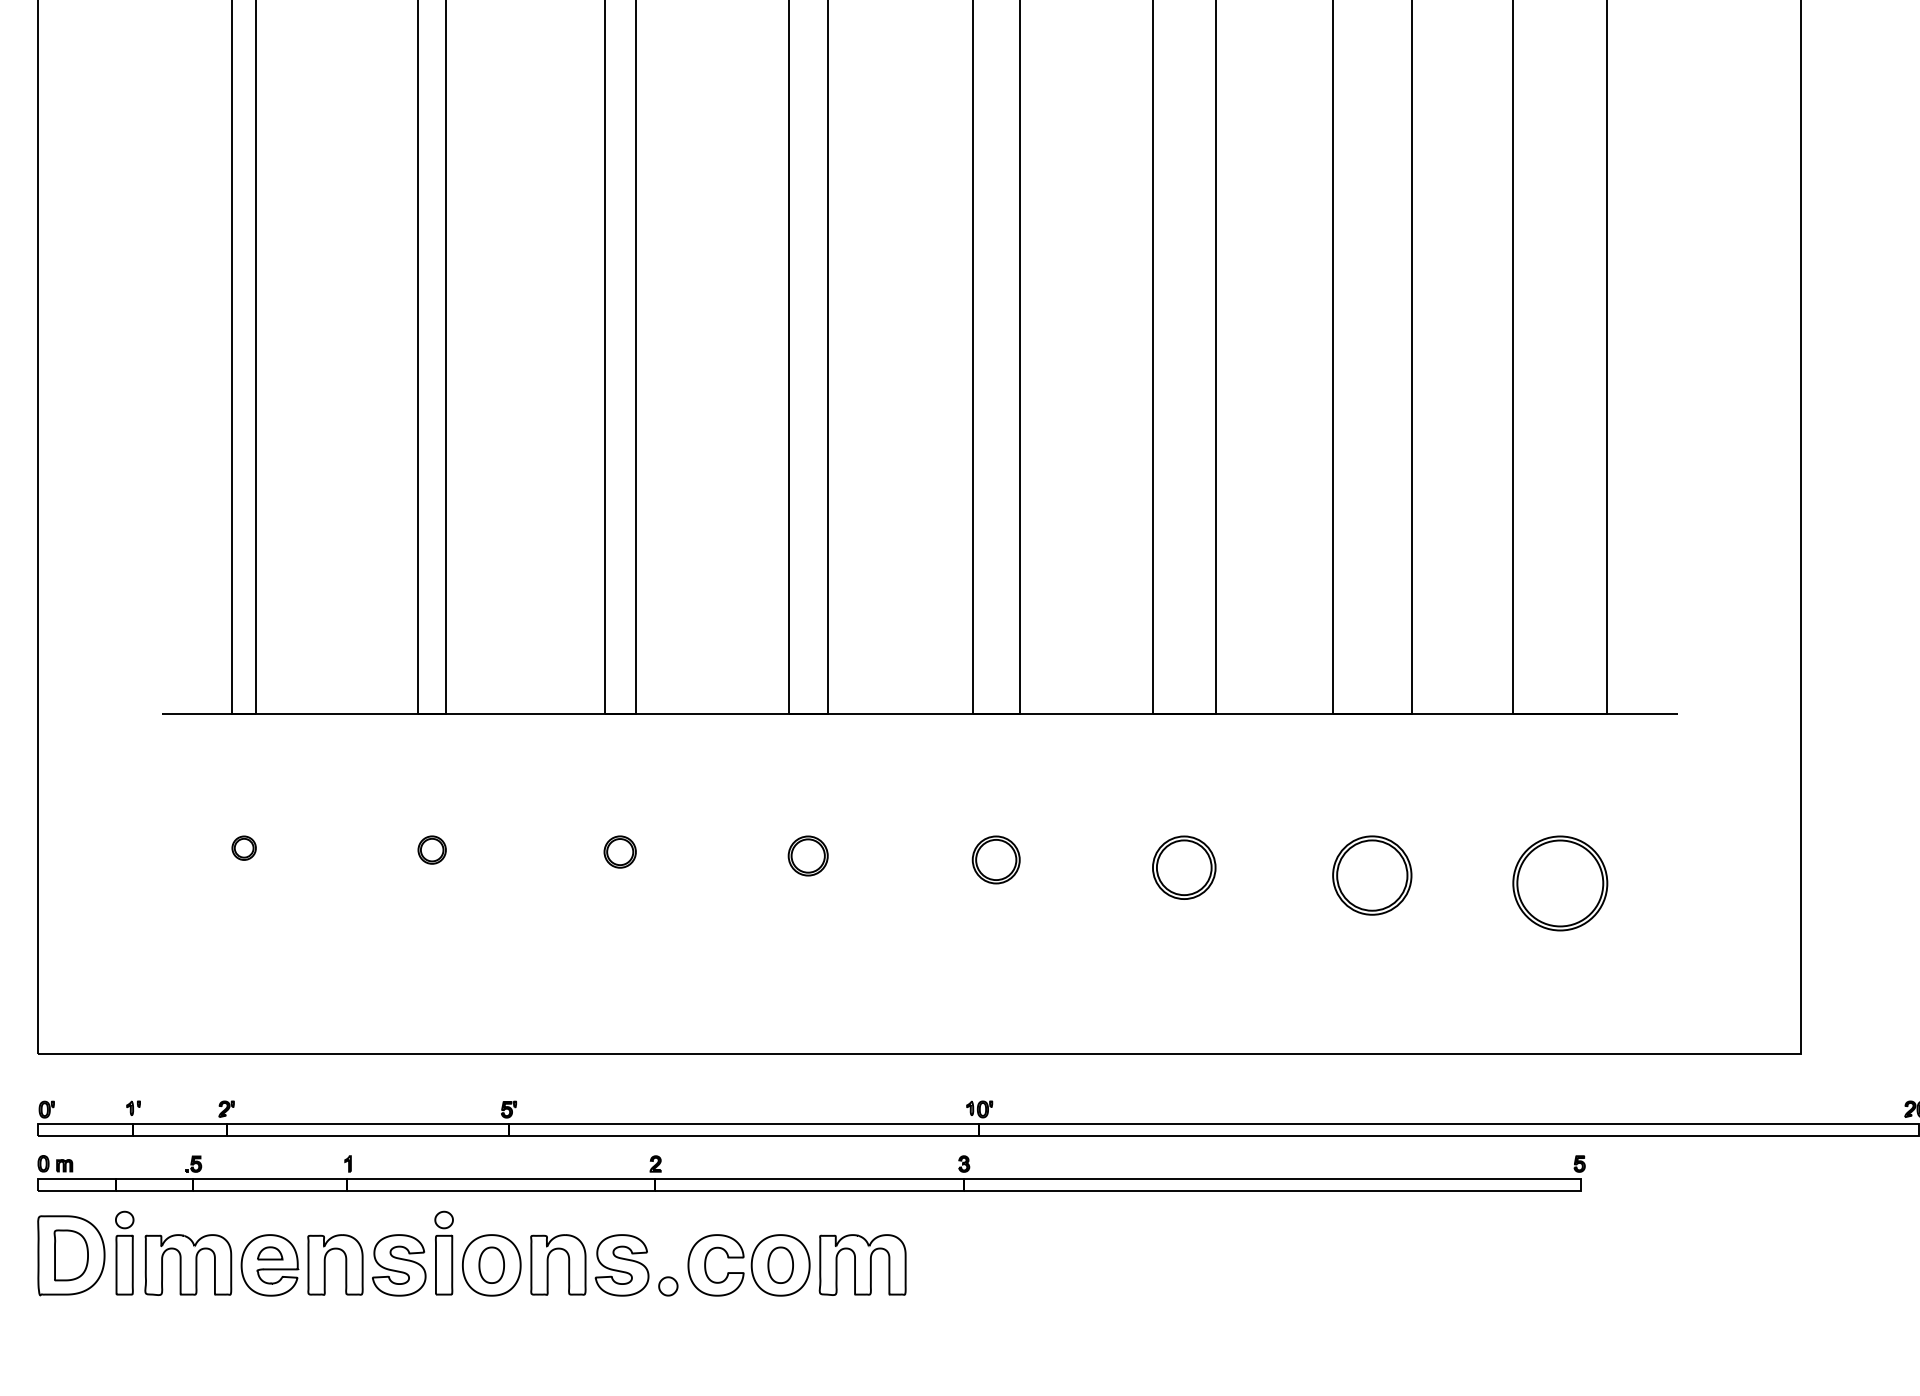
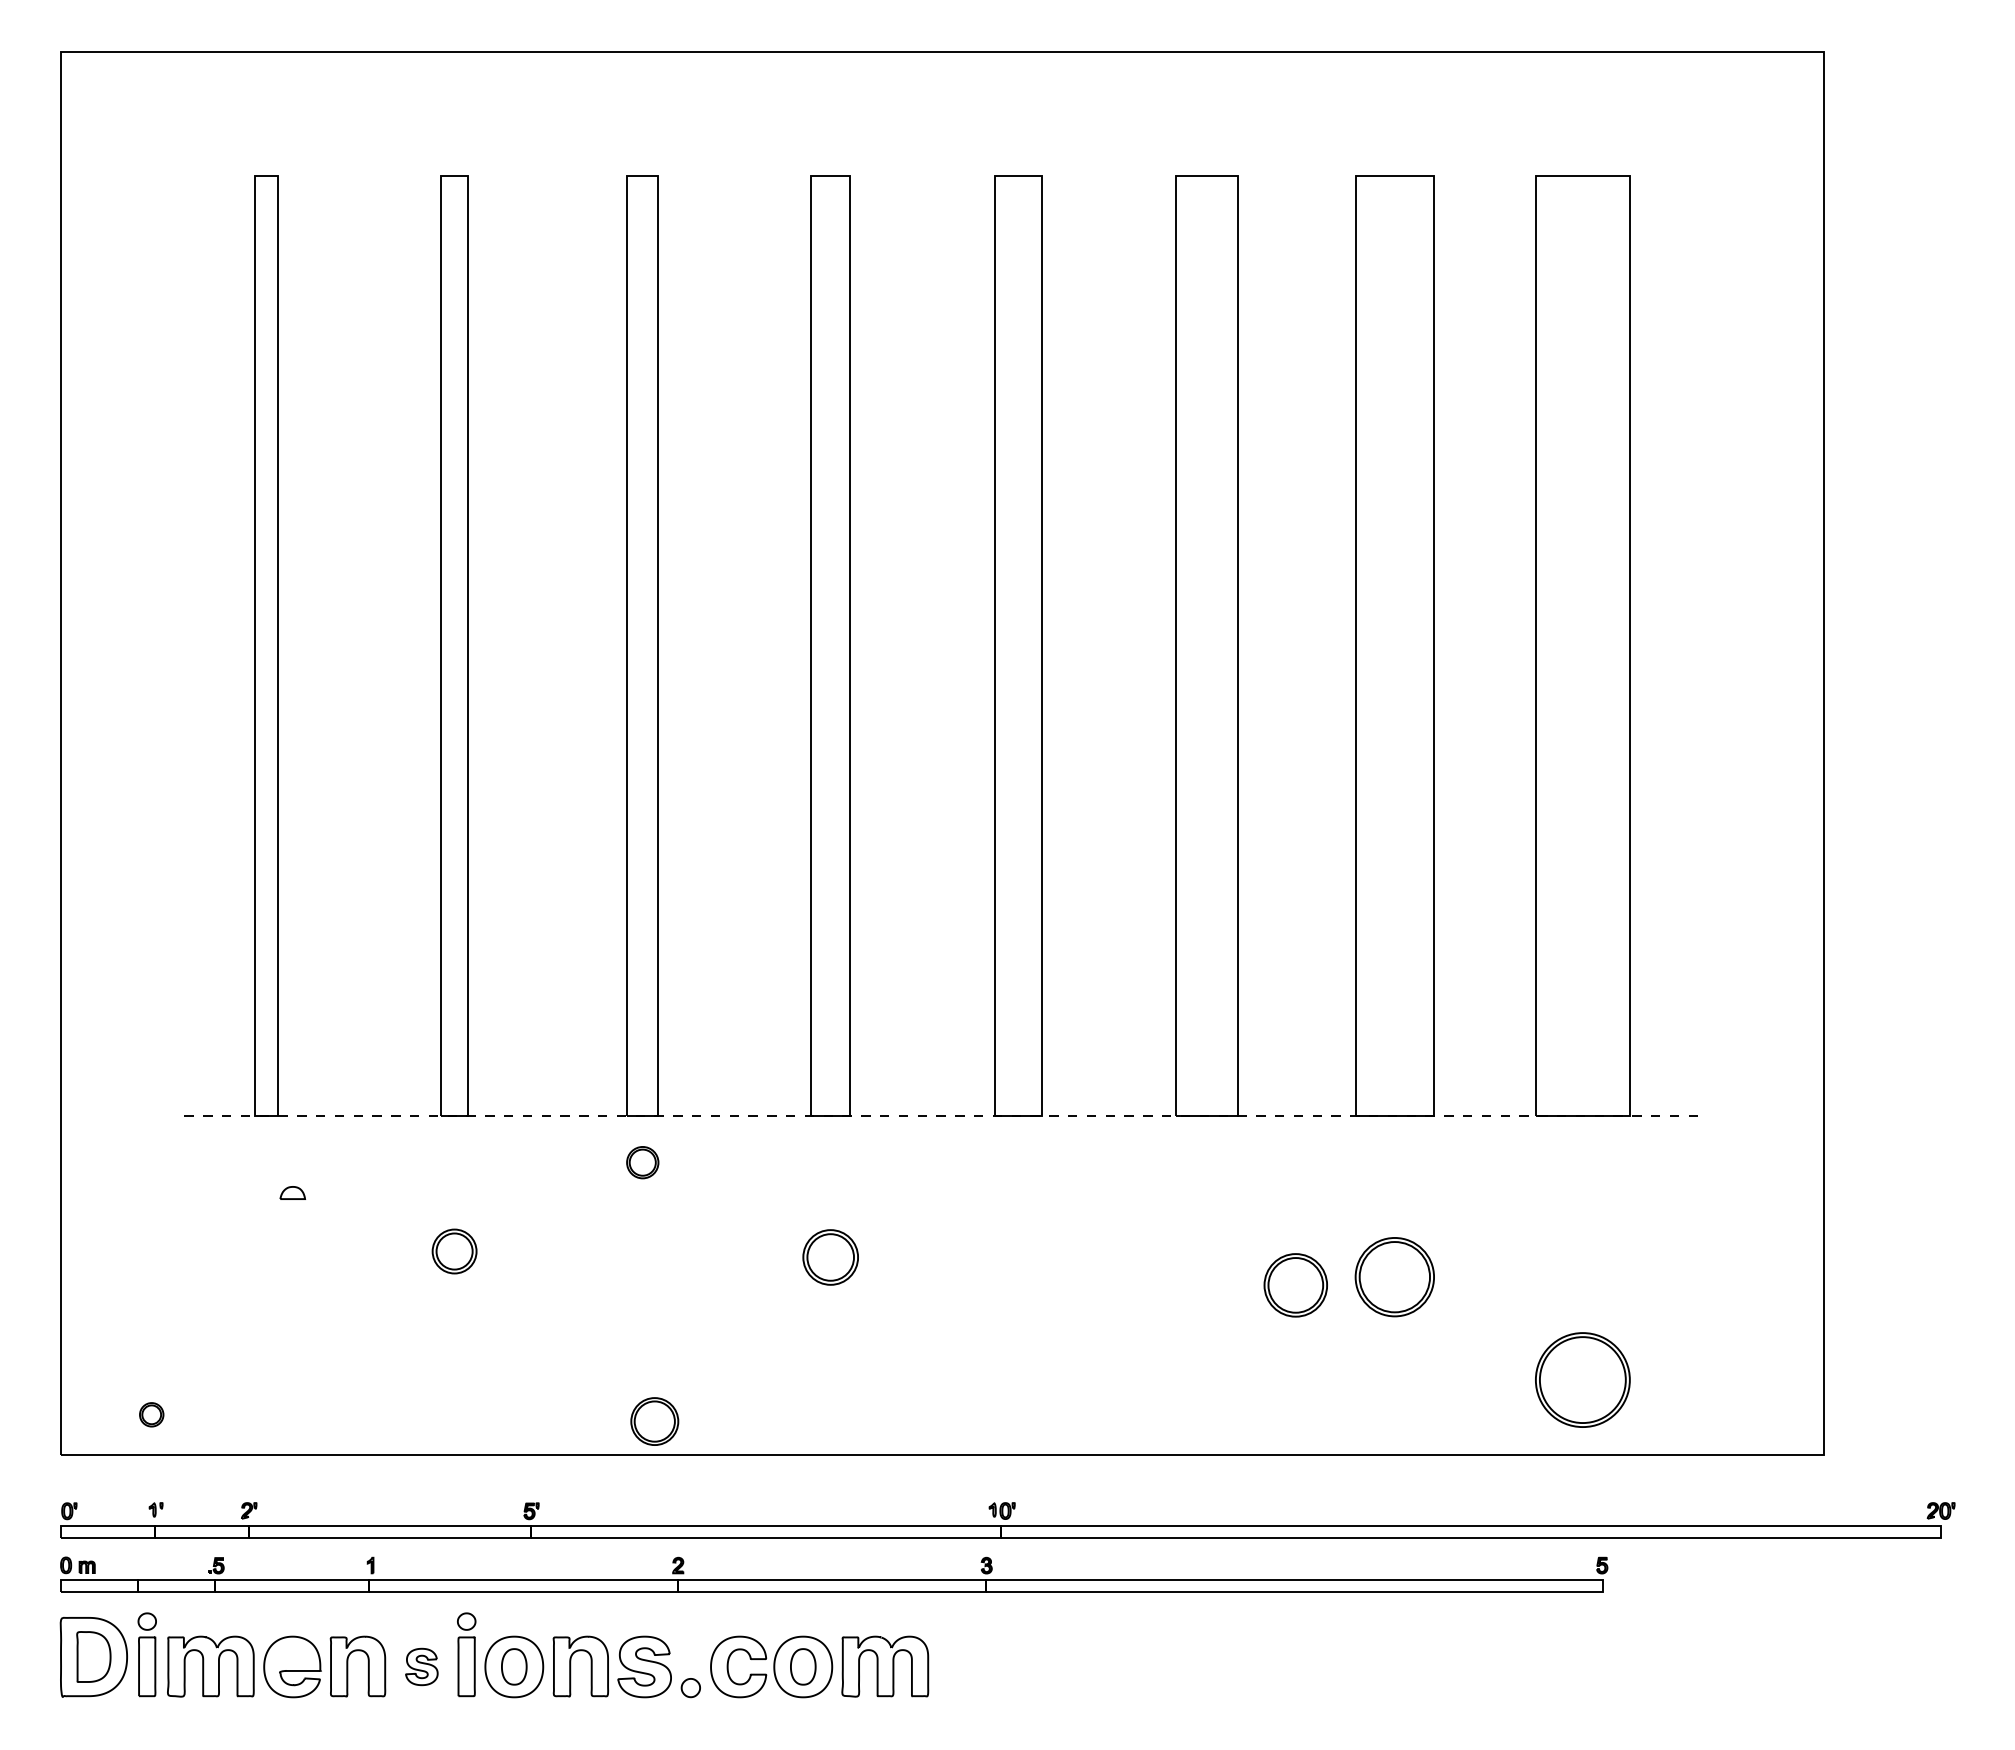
line: (919, 713) -> (942, 1115), solid -> dashed
part: (243, 847) -> (151, 1414), moved
part: (431, 849) -> (454, 1251), size x1.6
part: (619, 851) -> (642, 1162), moved
part: (807, 855) -> (830, 1257), size x1.4
part: (995, 859) -> (654, 1421), moved
part: (1183, 867) -> (1295, 1285), moved
part: (1559, 882) -> (1582, 1379), moved
part: (269, 1252) -> (292, 1192), moved
part: (398, 1264) -> (421, 1666), size x0.6

